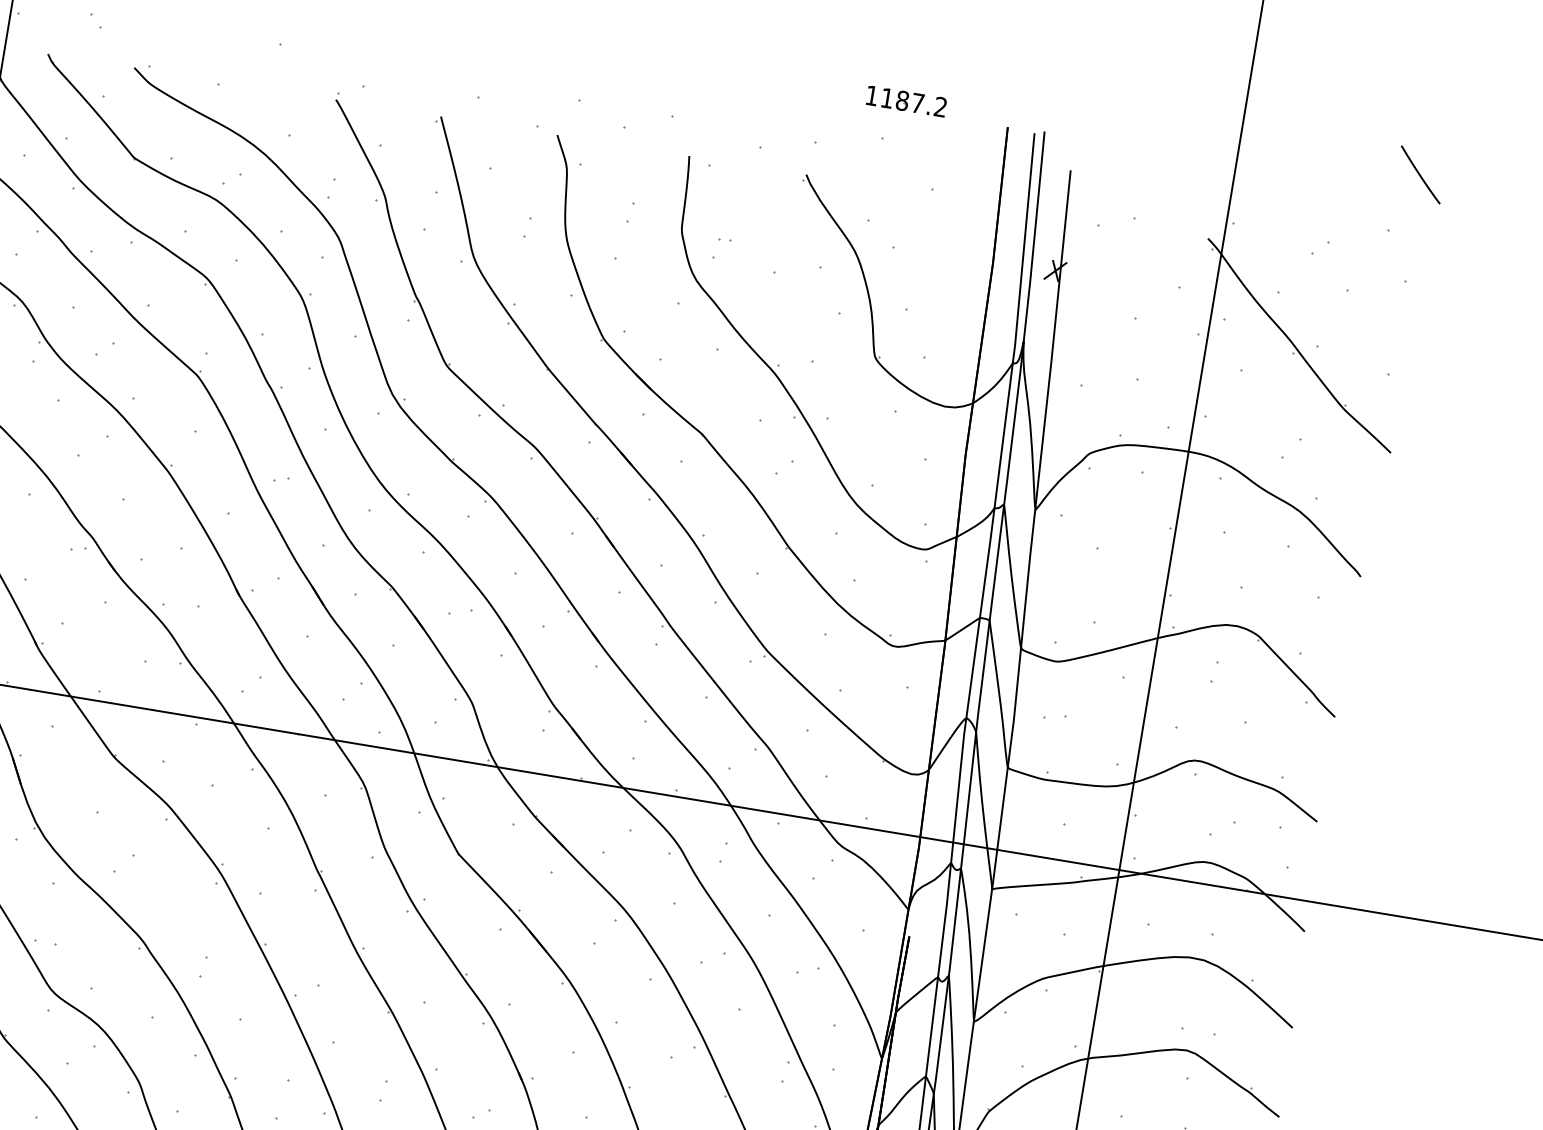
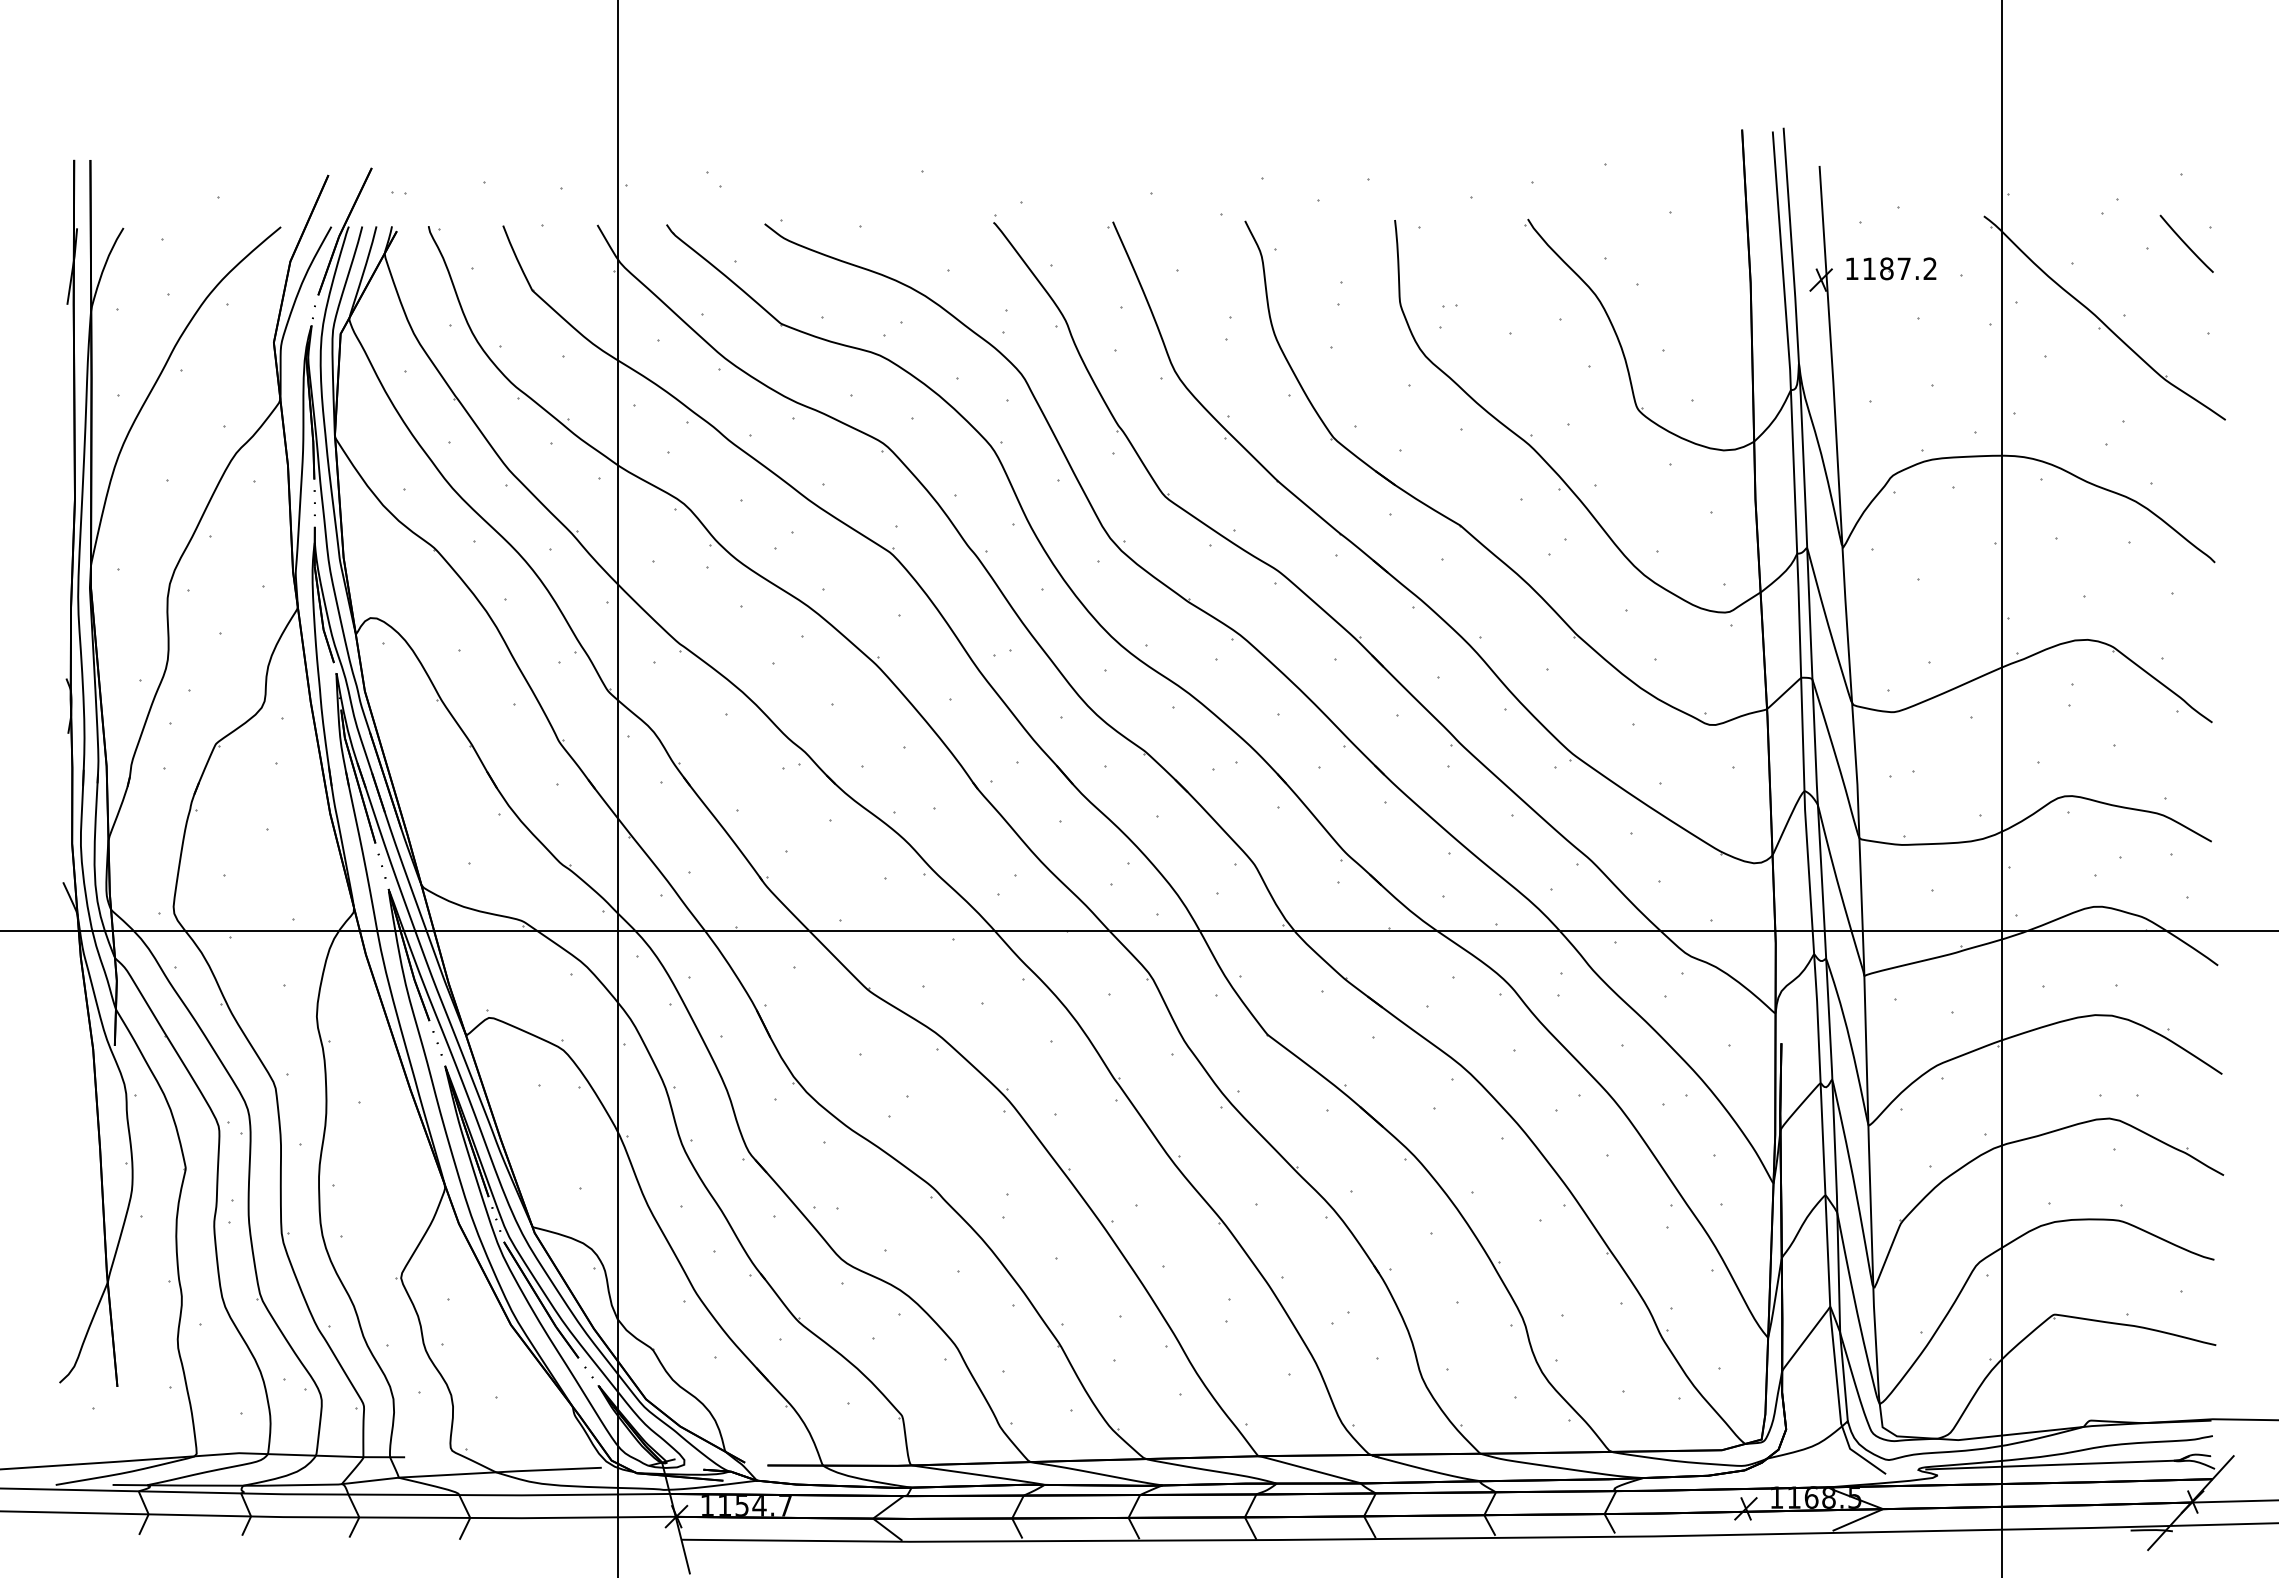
part: (906, 101) -> (1891, 268), moved
line: (1420, 174) -> (2186, 243), moved

